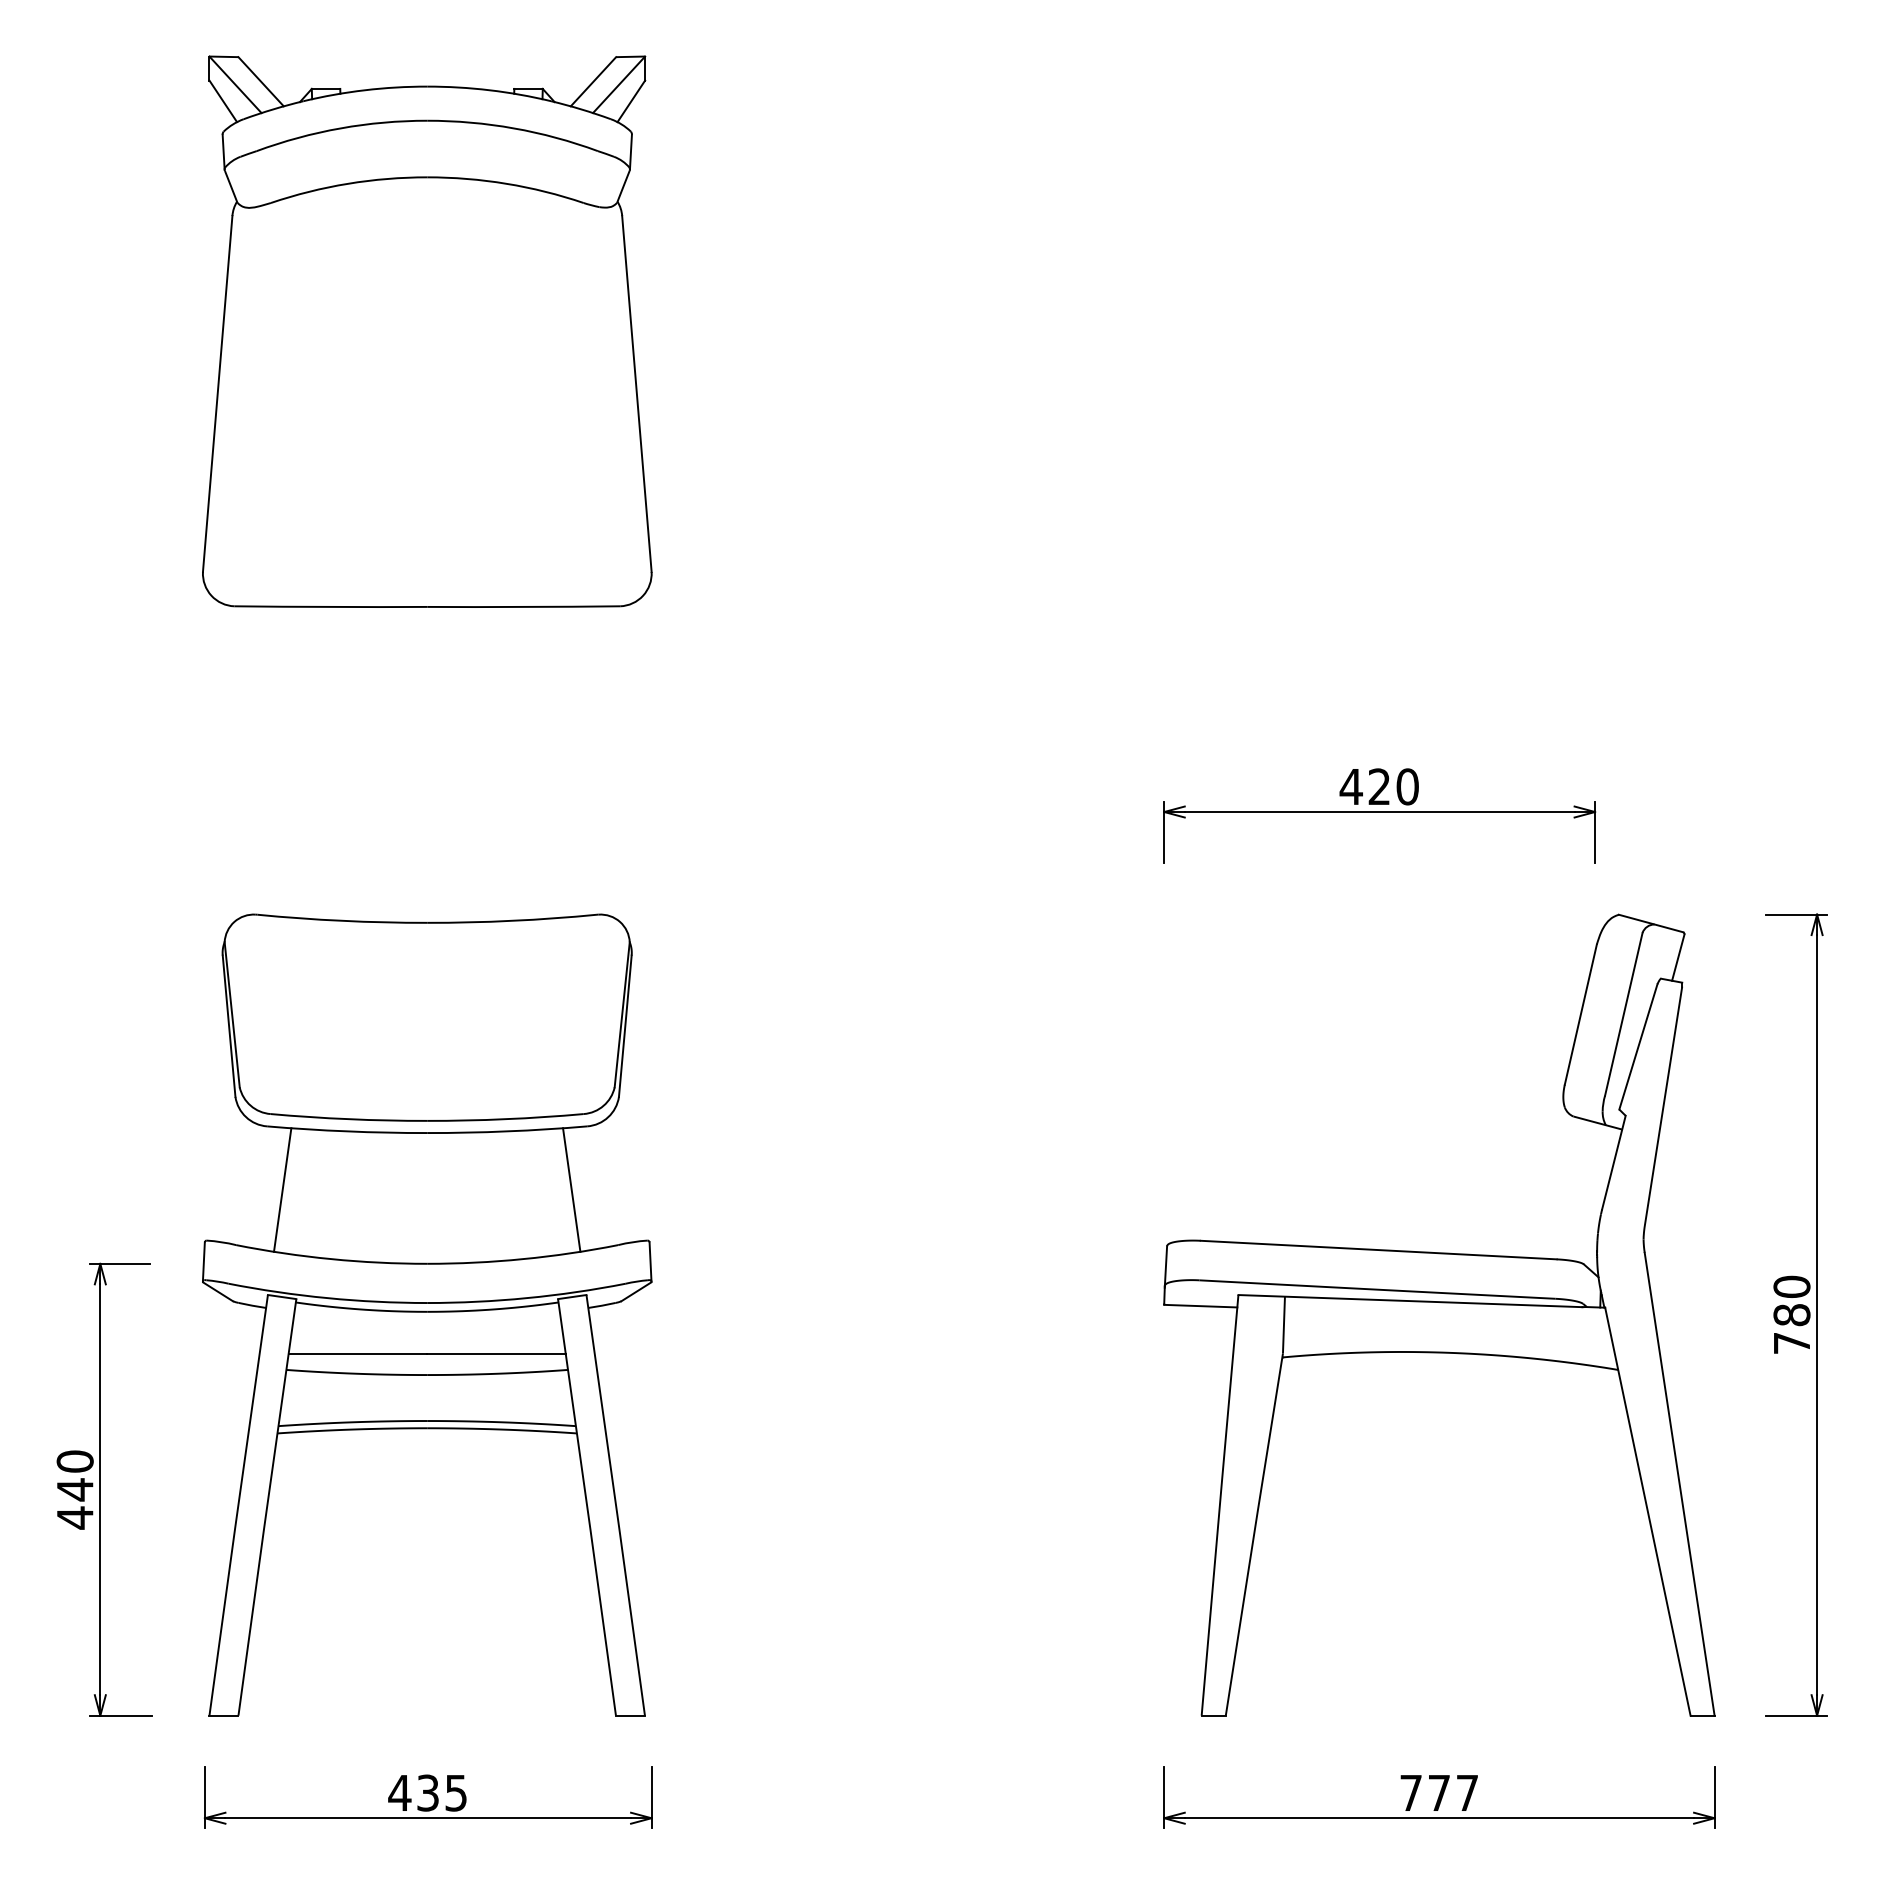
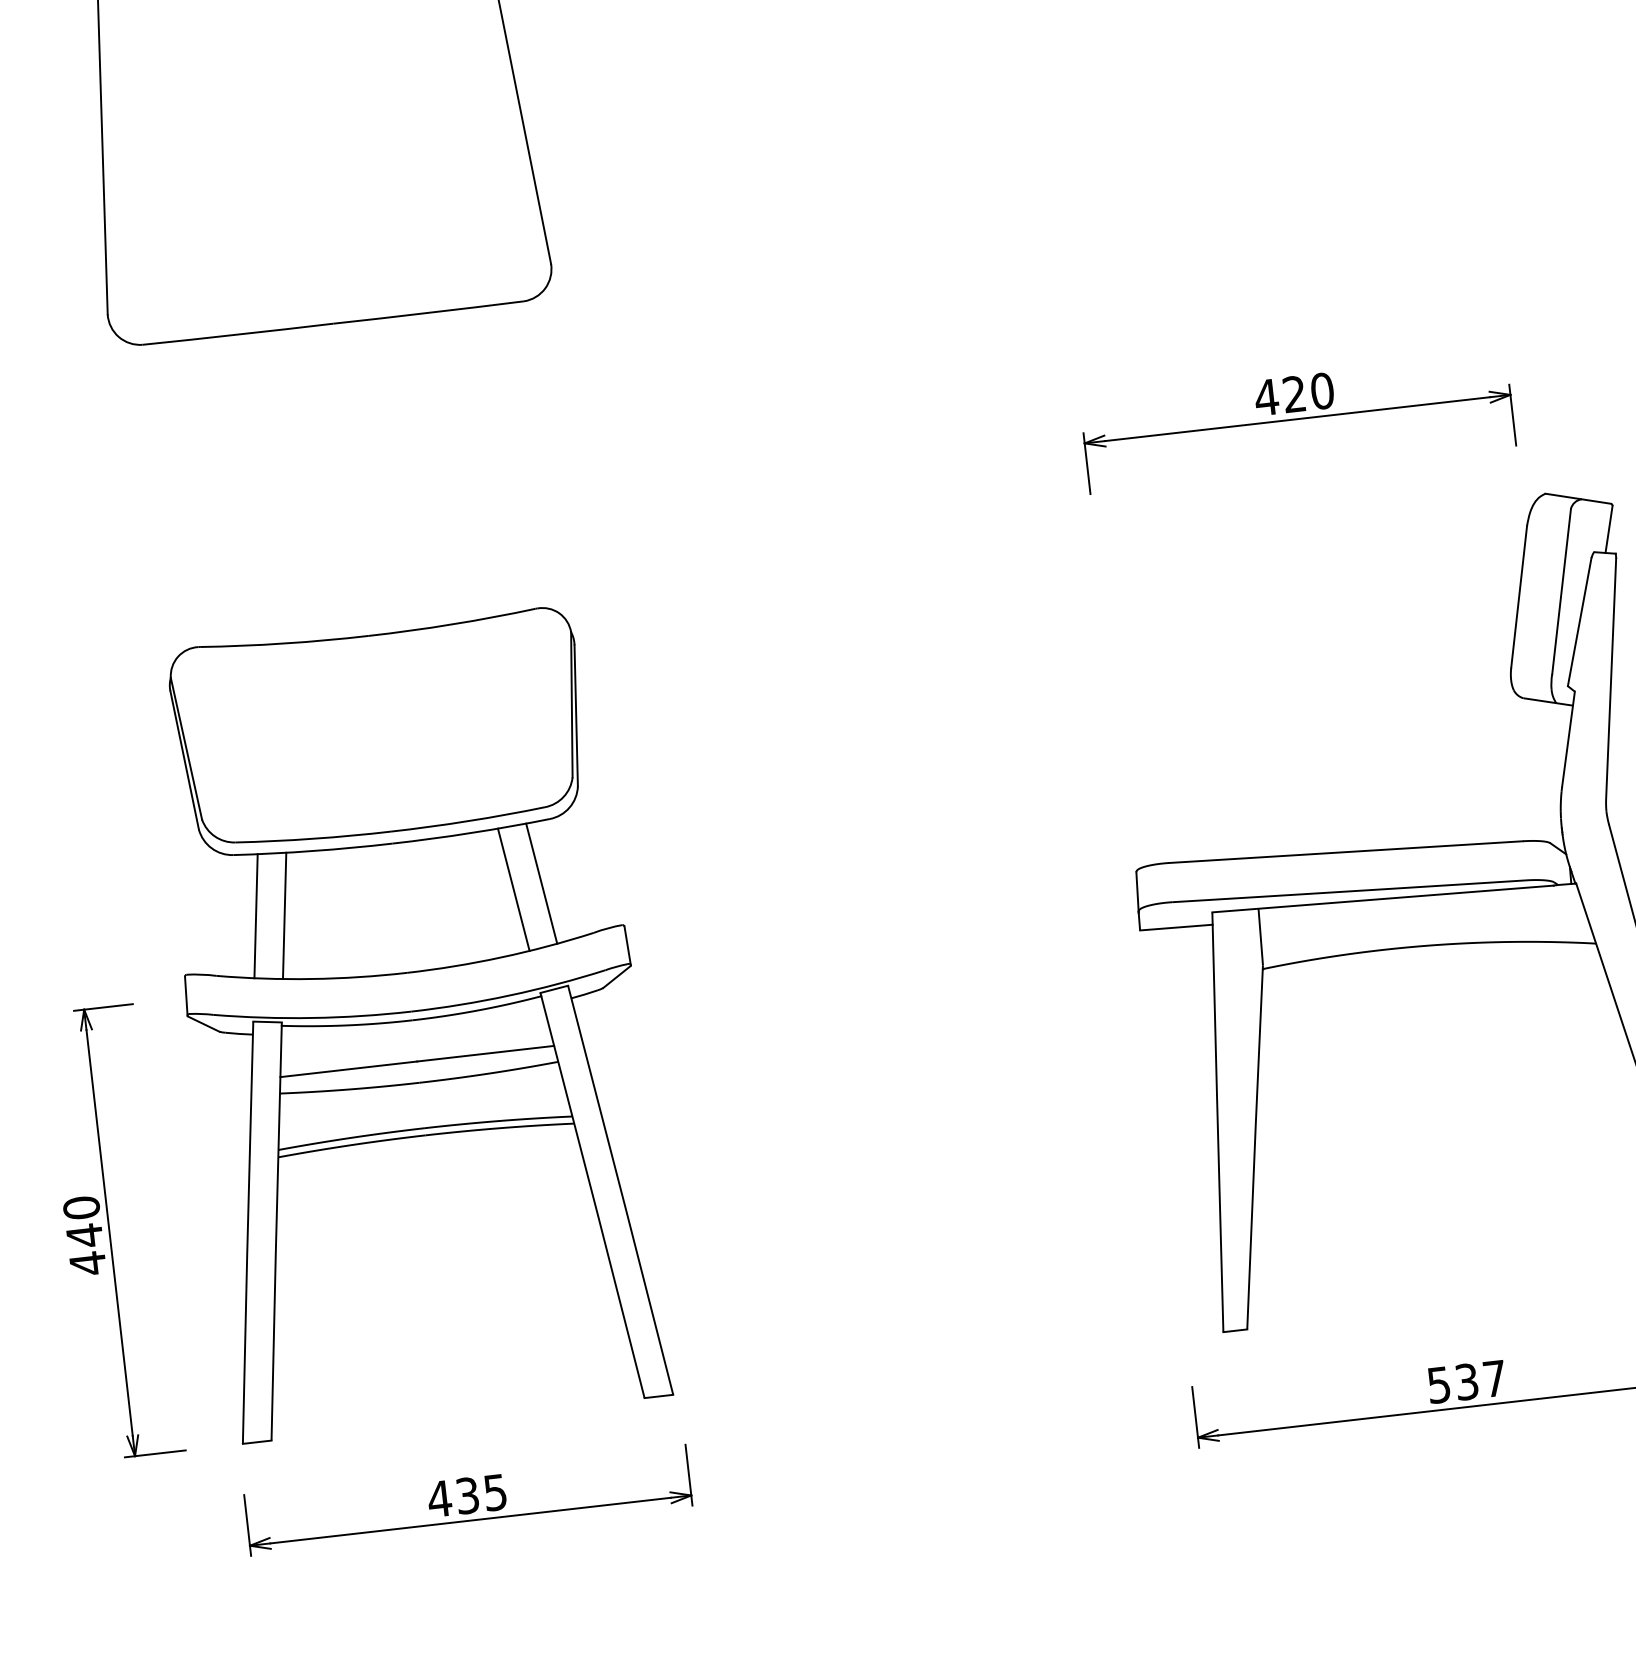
line: (311, 1192) -> (284, 915), added
line: (542, 1192) -> (513, 889), added
text: (1424, 1792) -> (1452, 1383), 777 -> 537

